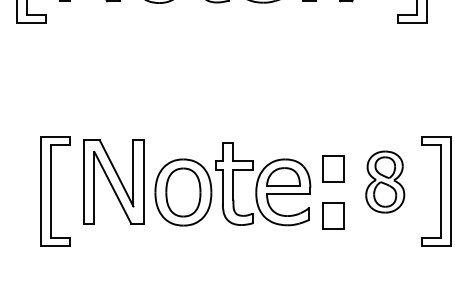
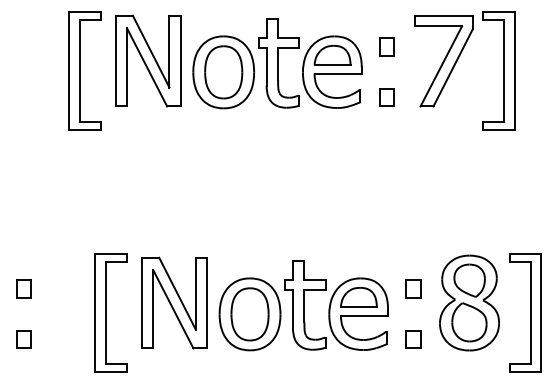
part: (333, 168) -> (413, 288), size x0.62
part: (385, 181) -> (469, 302), size x1.43
part: (333, 215) -> (413, 339), size x0.62

